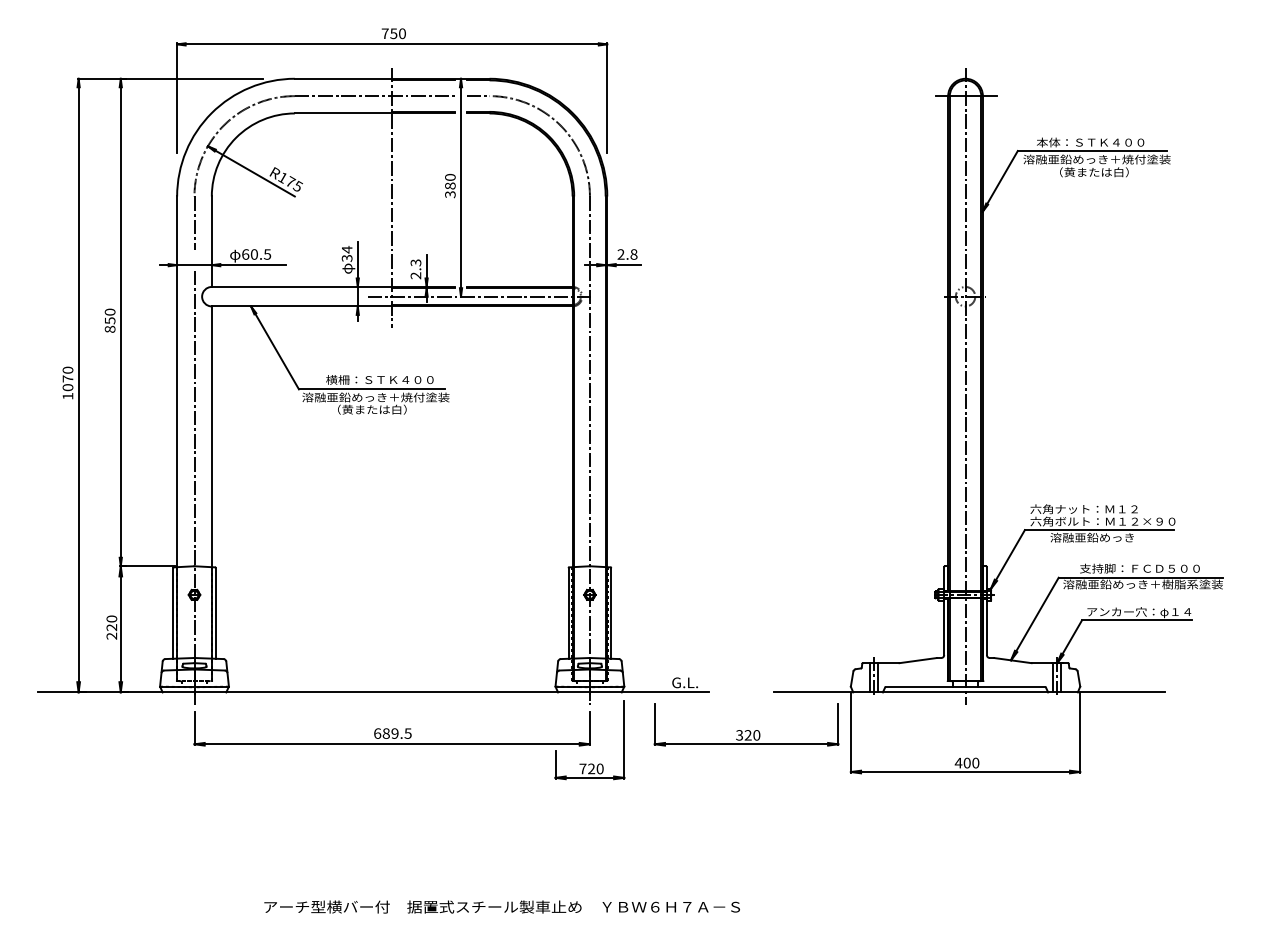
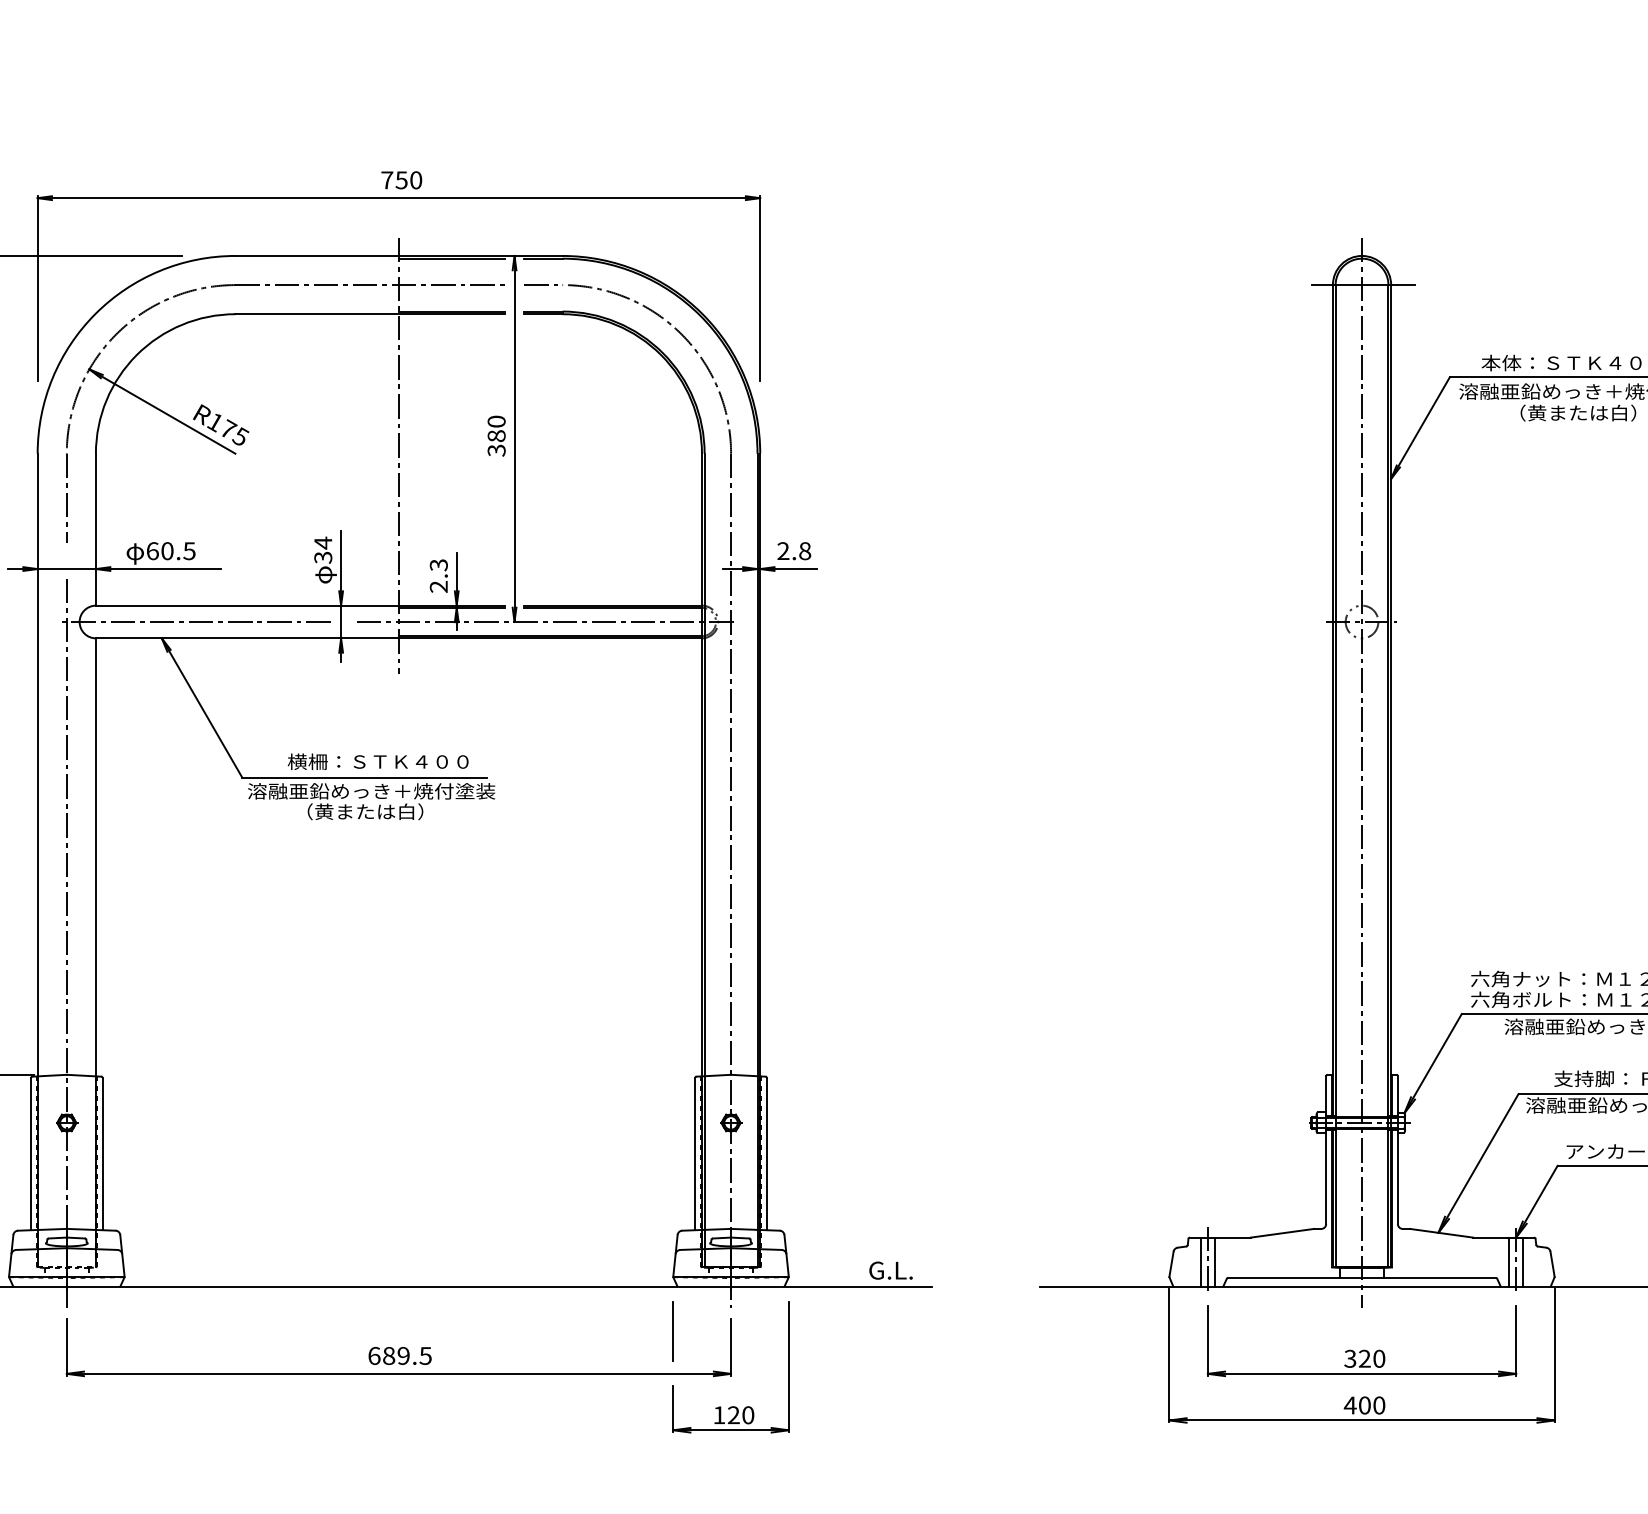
line: (271, 296) -> (196, 621), added
line: (555, 718) -> (673, 1330), added
part: (746, 724) -> (1361, 1340), moved
text: (582, 768) -> (718, 1414), 720 -> 120

